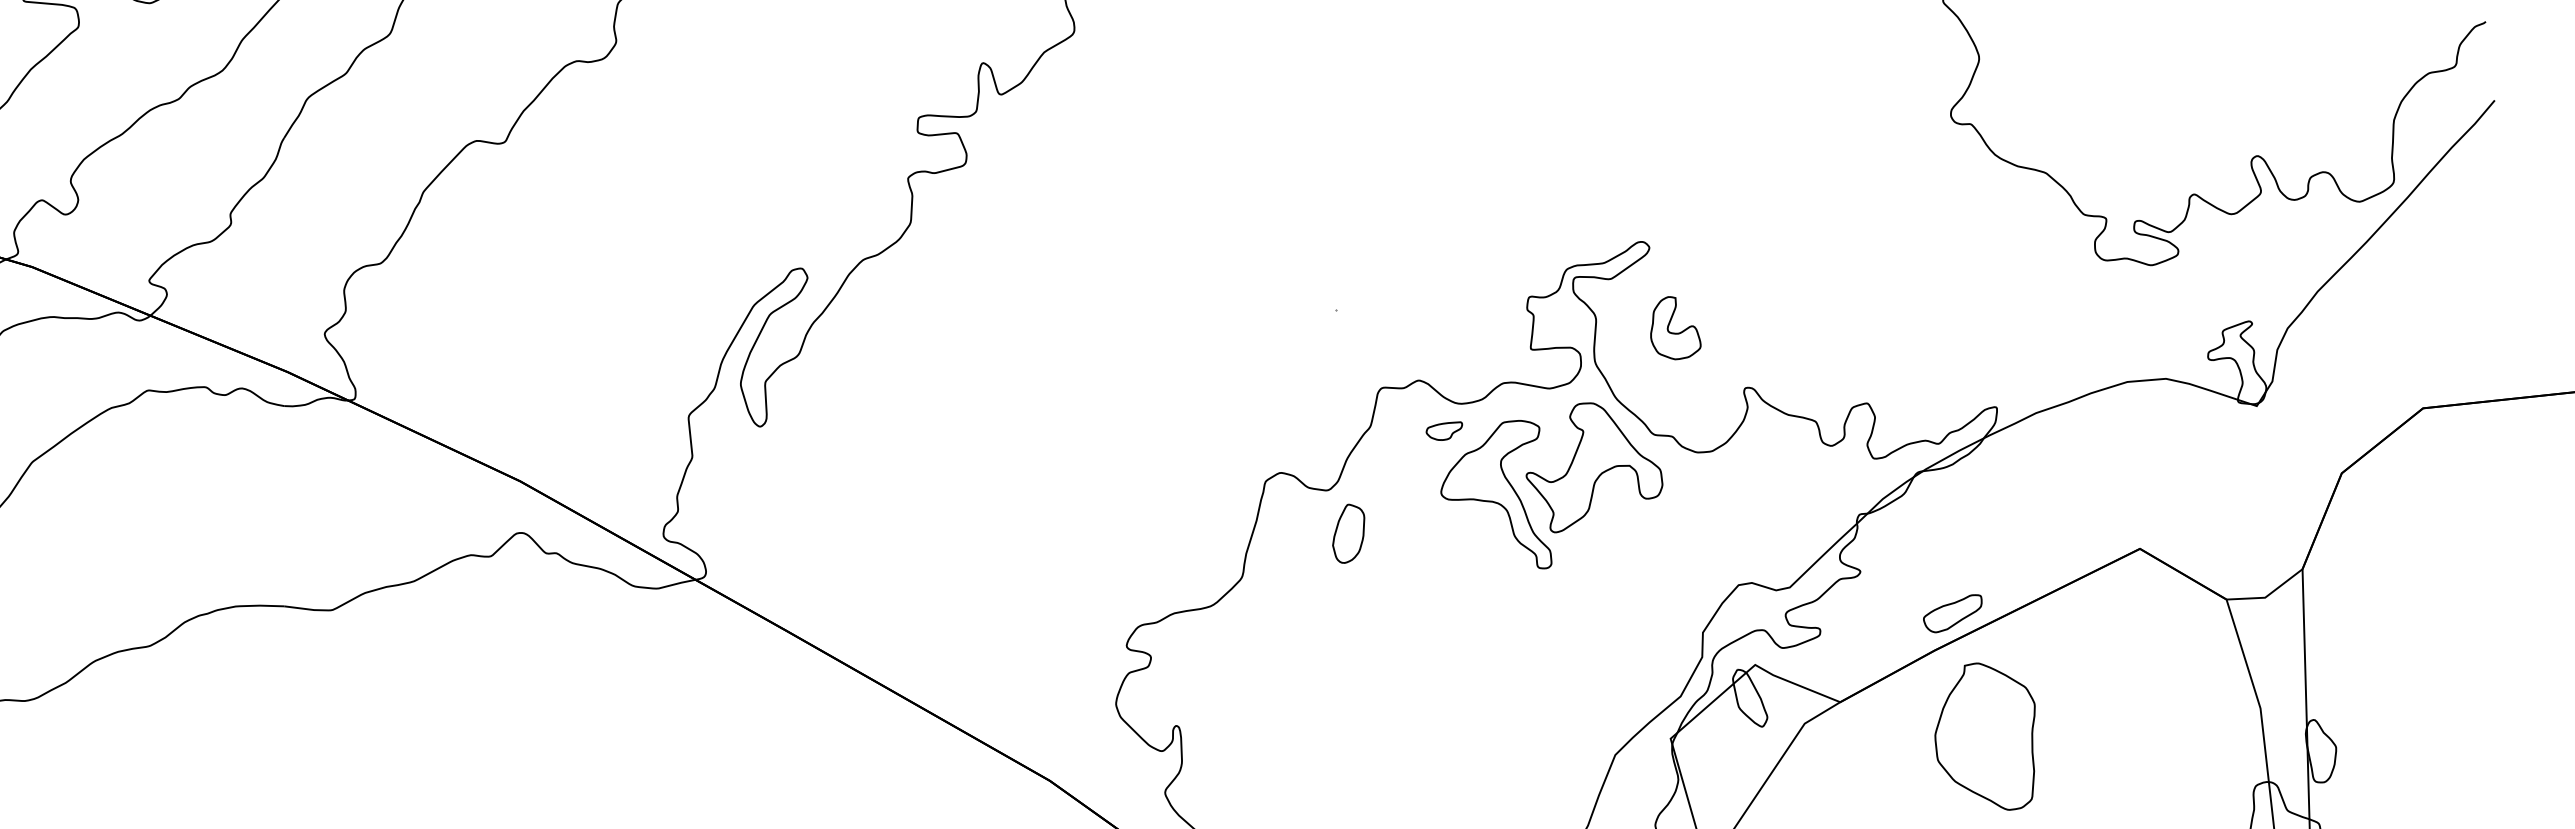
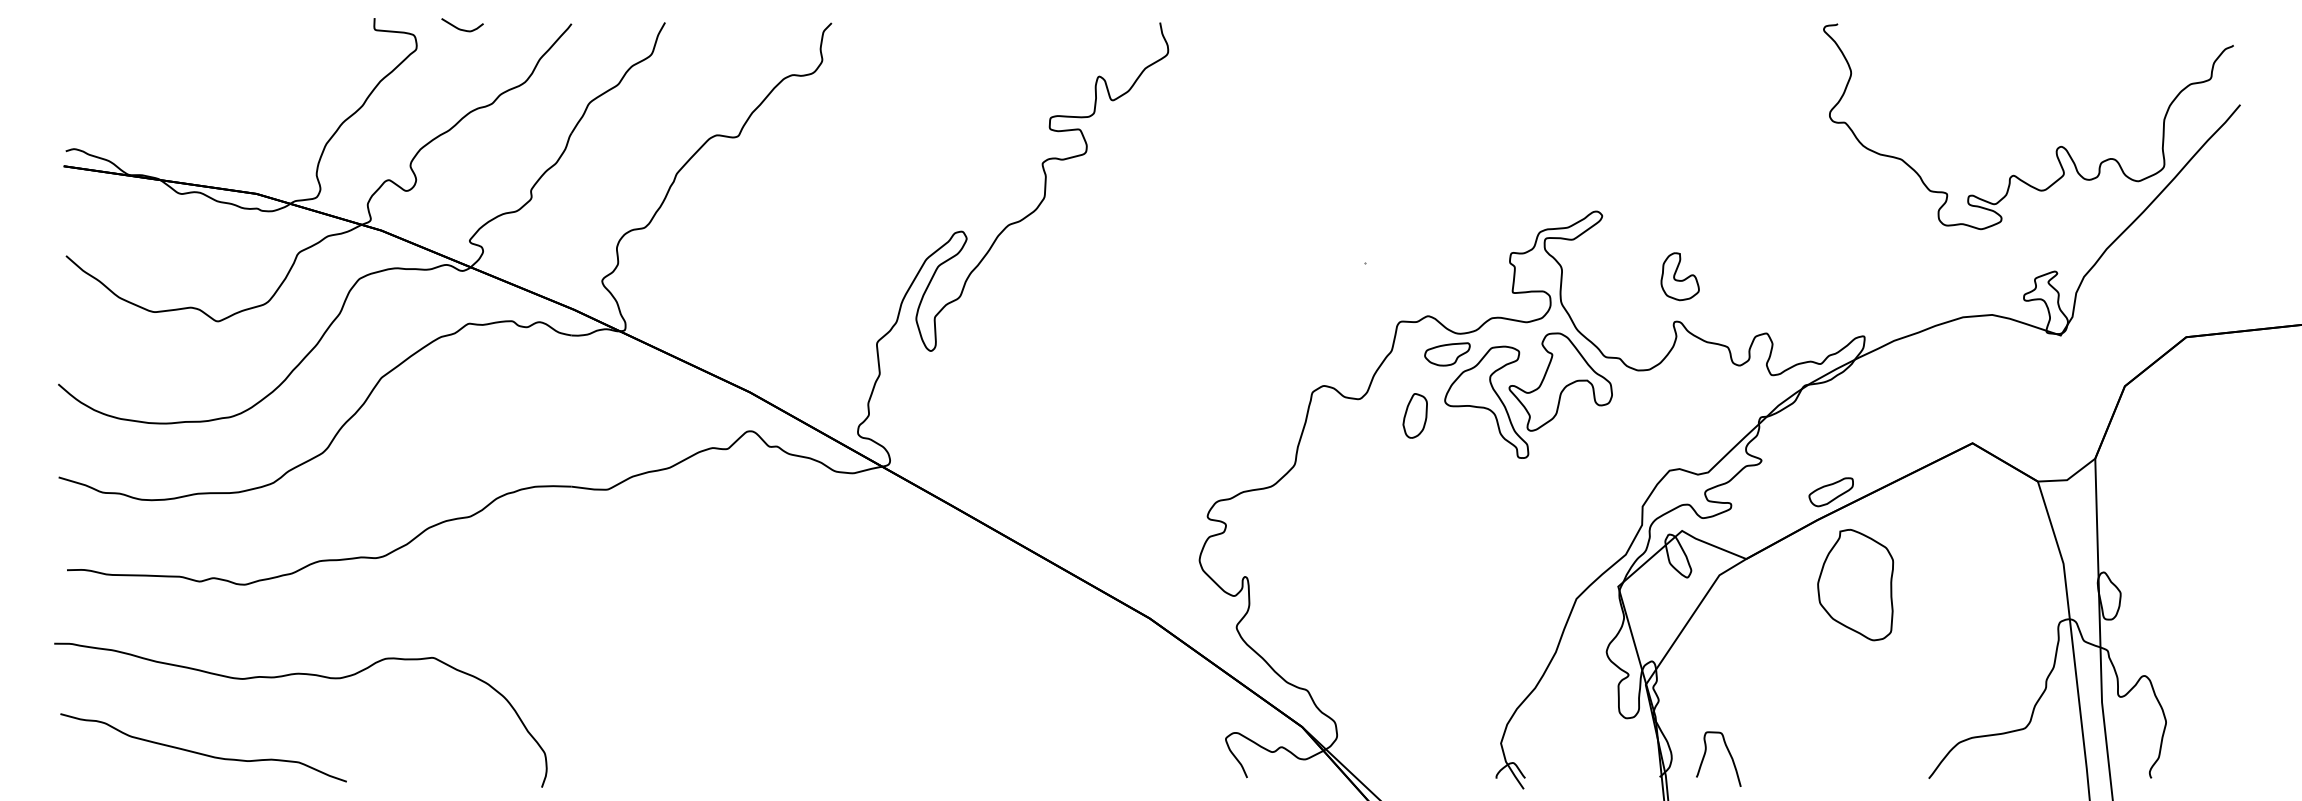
part: (1674, 327) -> (1679, 276), moved
part: (1444, 431) -> (1447, 354), size x1.67
part: (1347, 533) -> (1414, 415), moved

